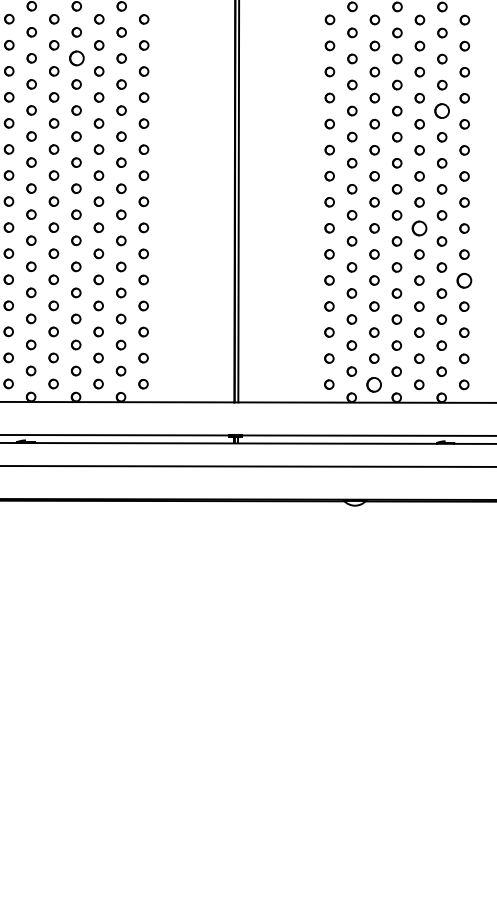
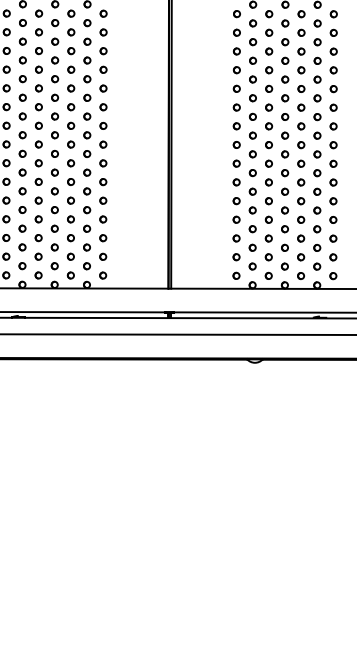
part: (76, 58) -> (55, 41), size x0.62
part: (442, 111) -> (317, 79), size x0.62
part: (419, 228) -> (301, 163), size x0.62
part: (464, 280) -> (333, 201), size x0.62
part: (374, 384) -> (268, 275), size x0.62

